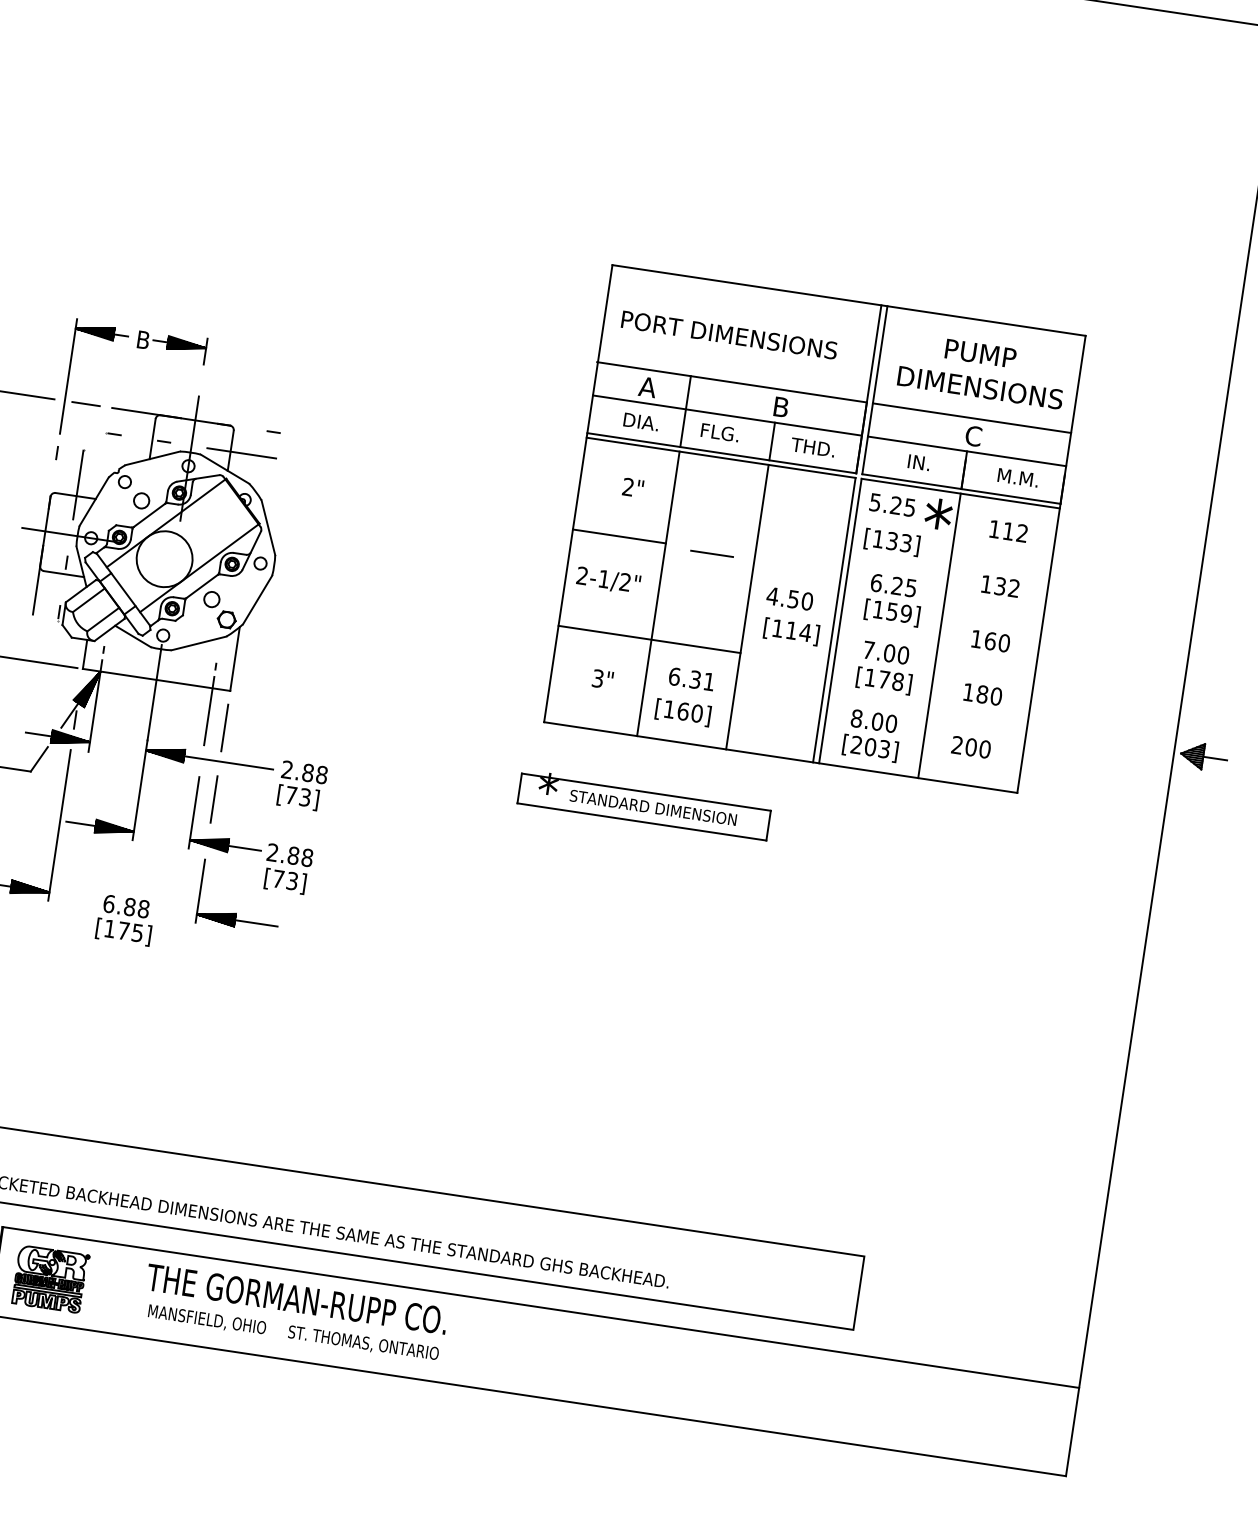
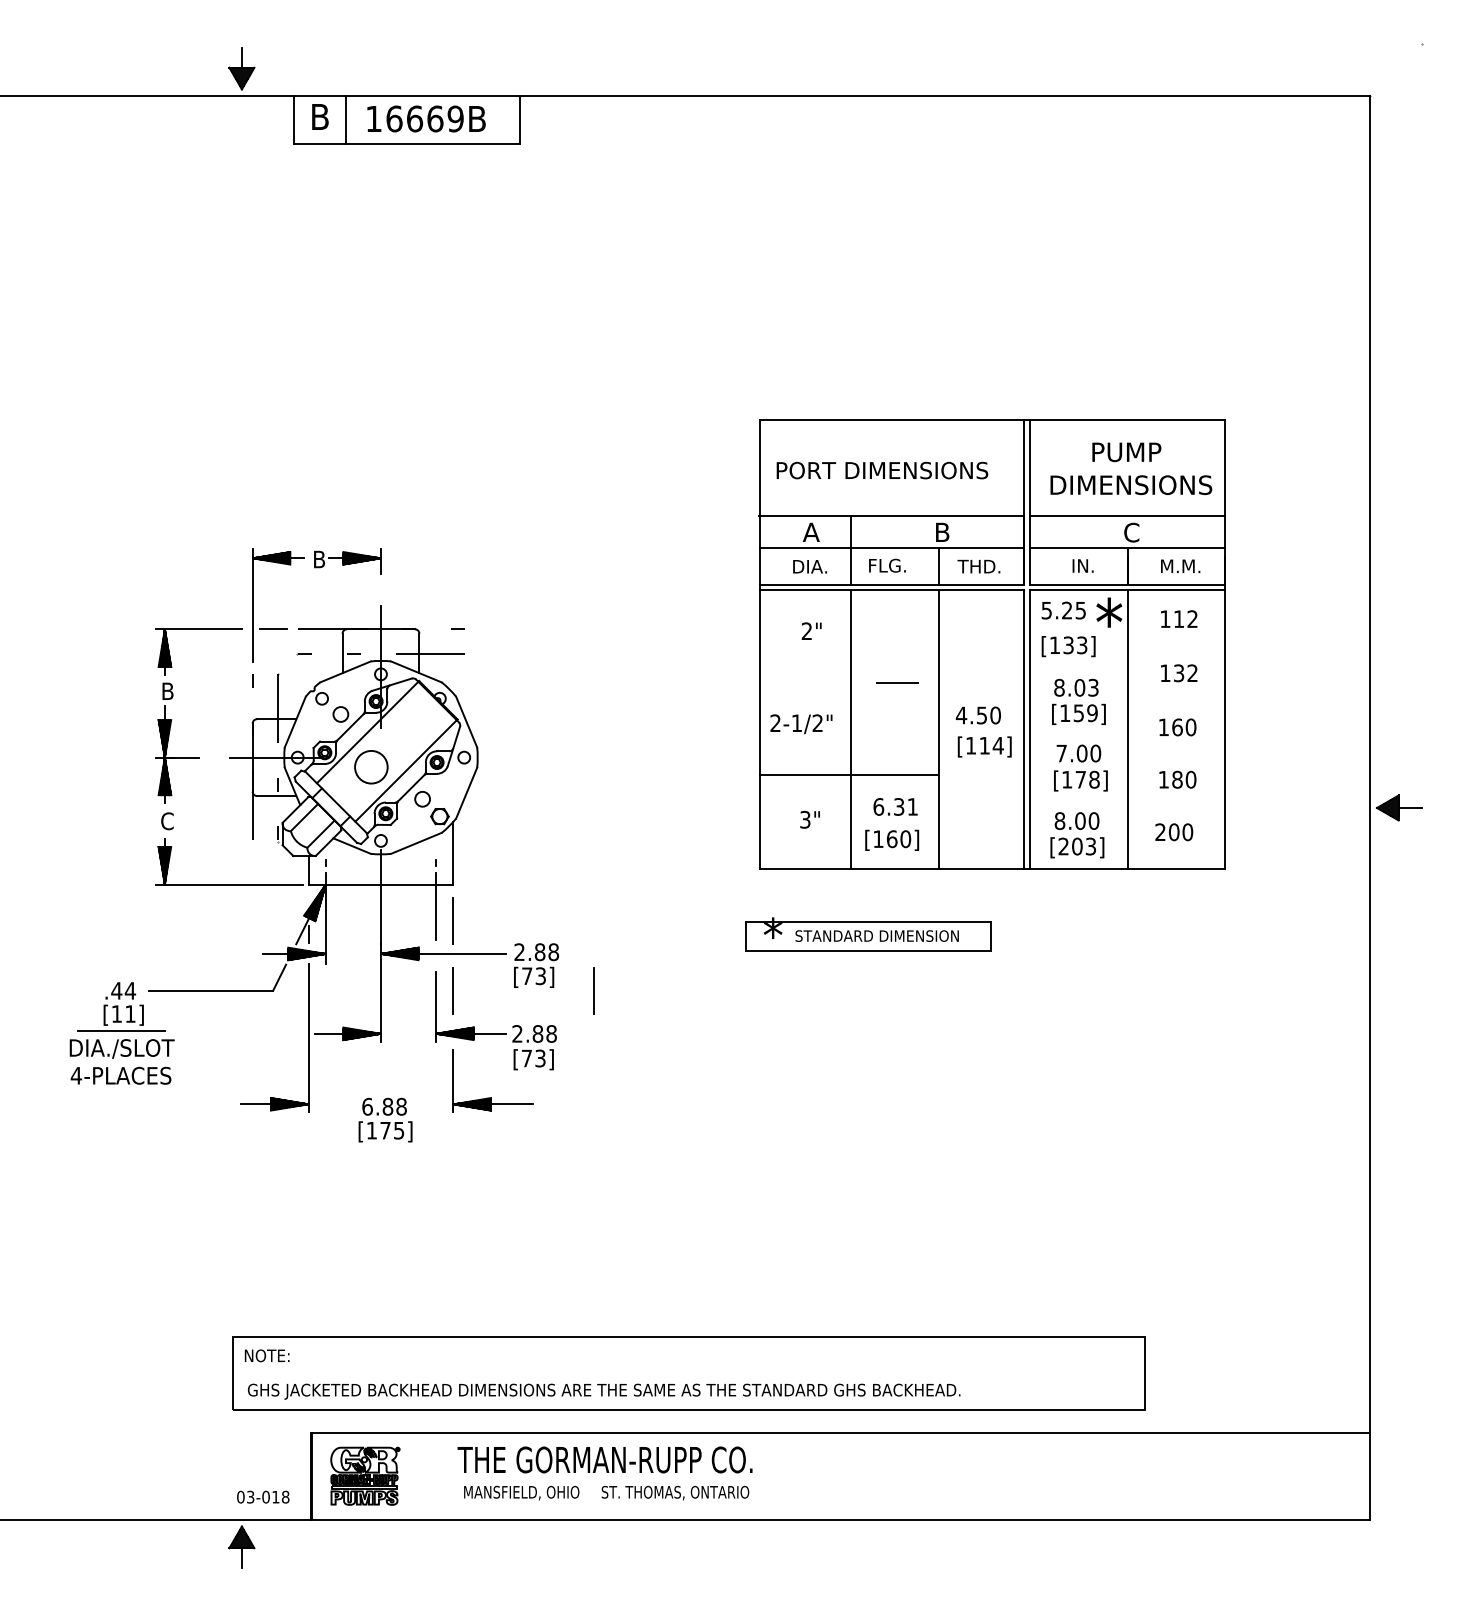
line: (619, 535) -> (805, 679), removed
circle: (164, 559) -> (371, 767), size x0.6
text: (893, 585) -> (1076, 687), 6.25 -> 8.03
line: (356, 820) -> (593, 990), added

